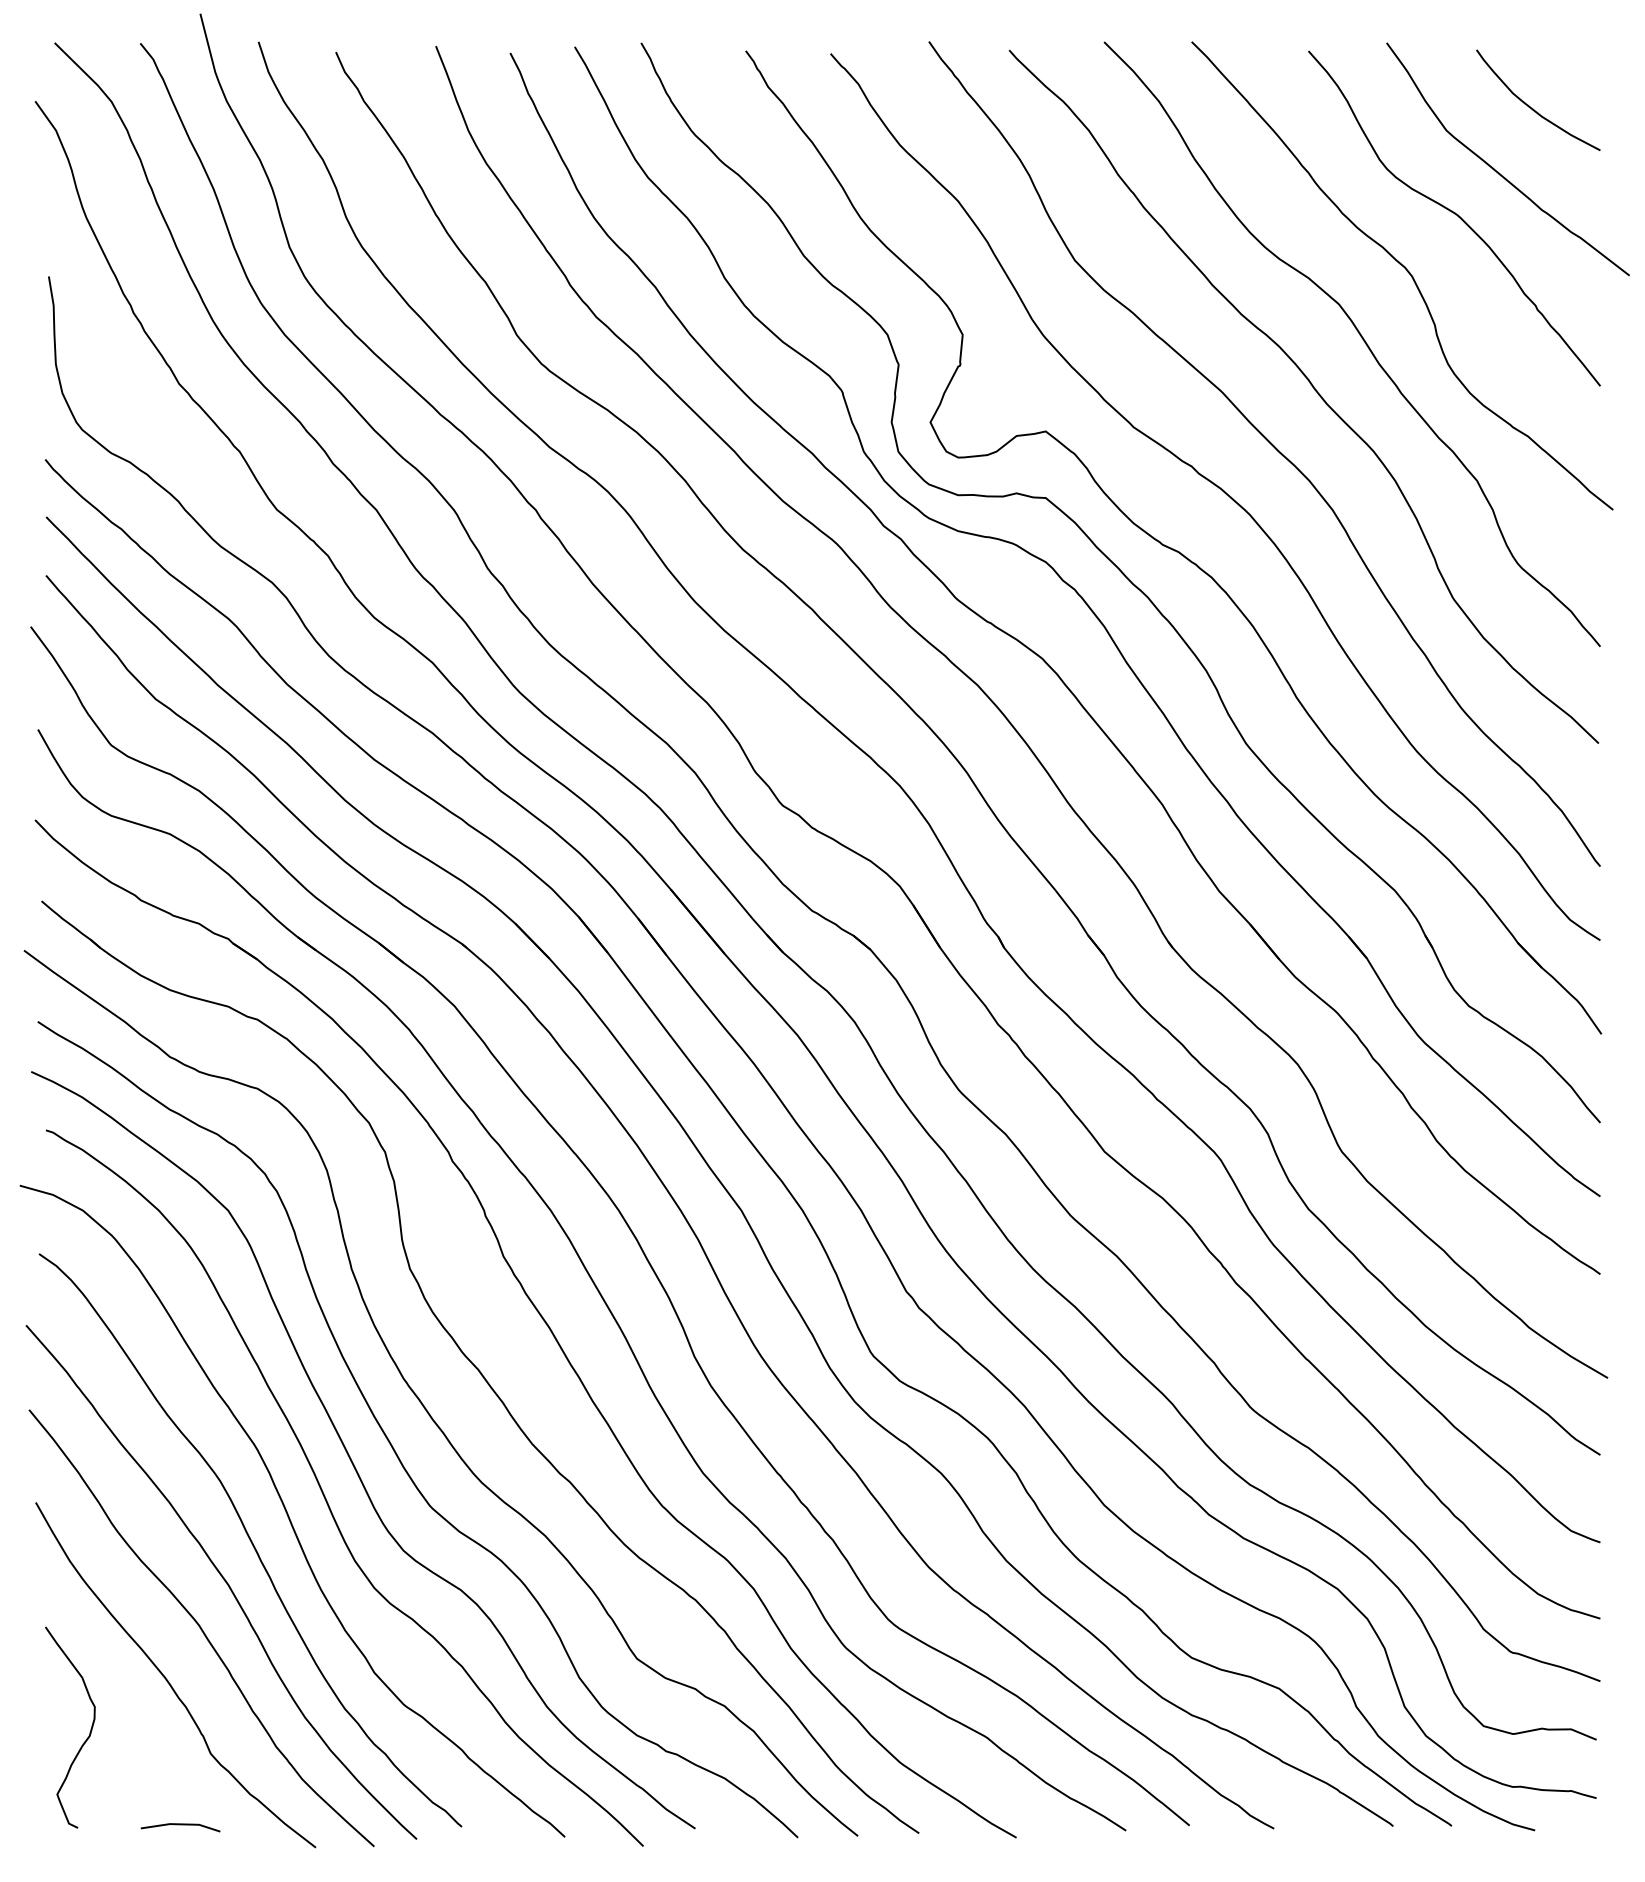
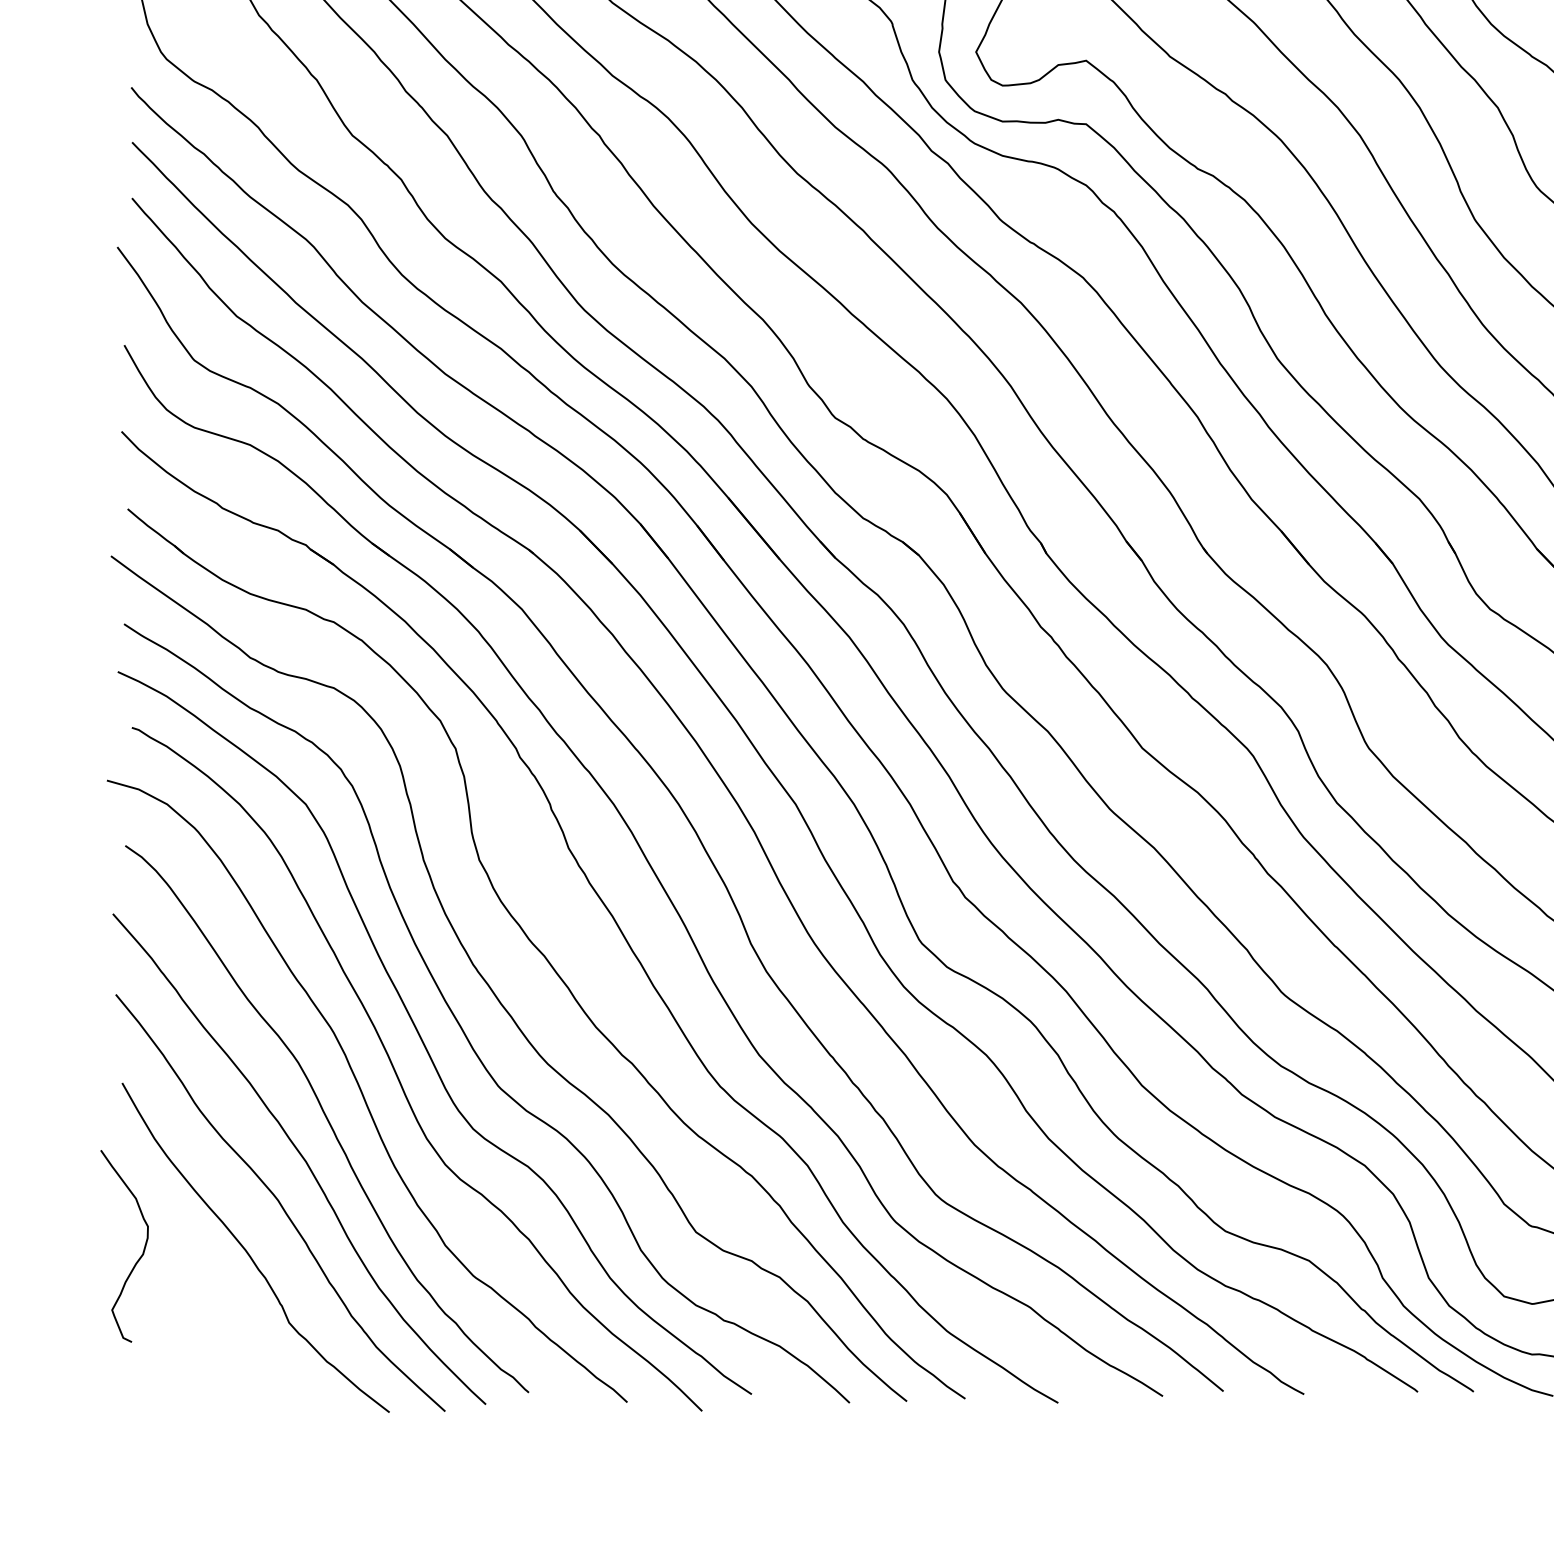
curve: (86, 1738) -> (140, 1256), moved
line: (180, 1825) -> (260, 1391), removed

